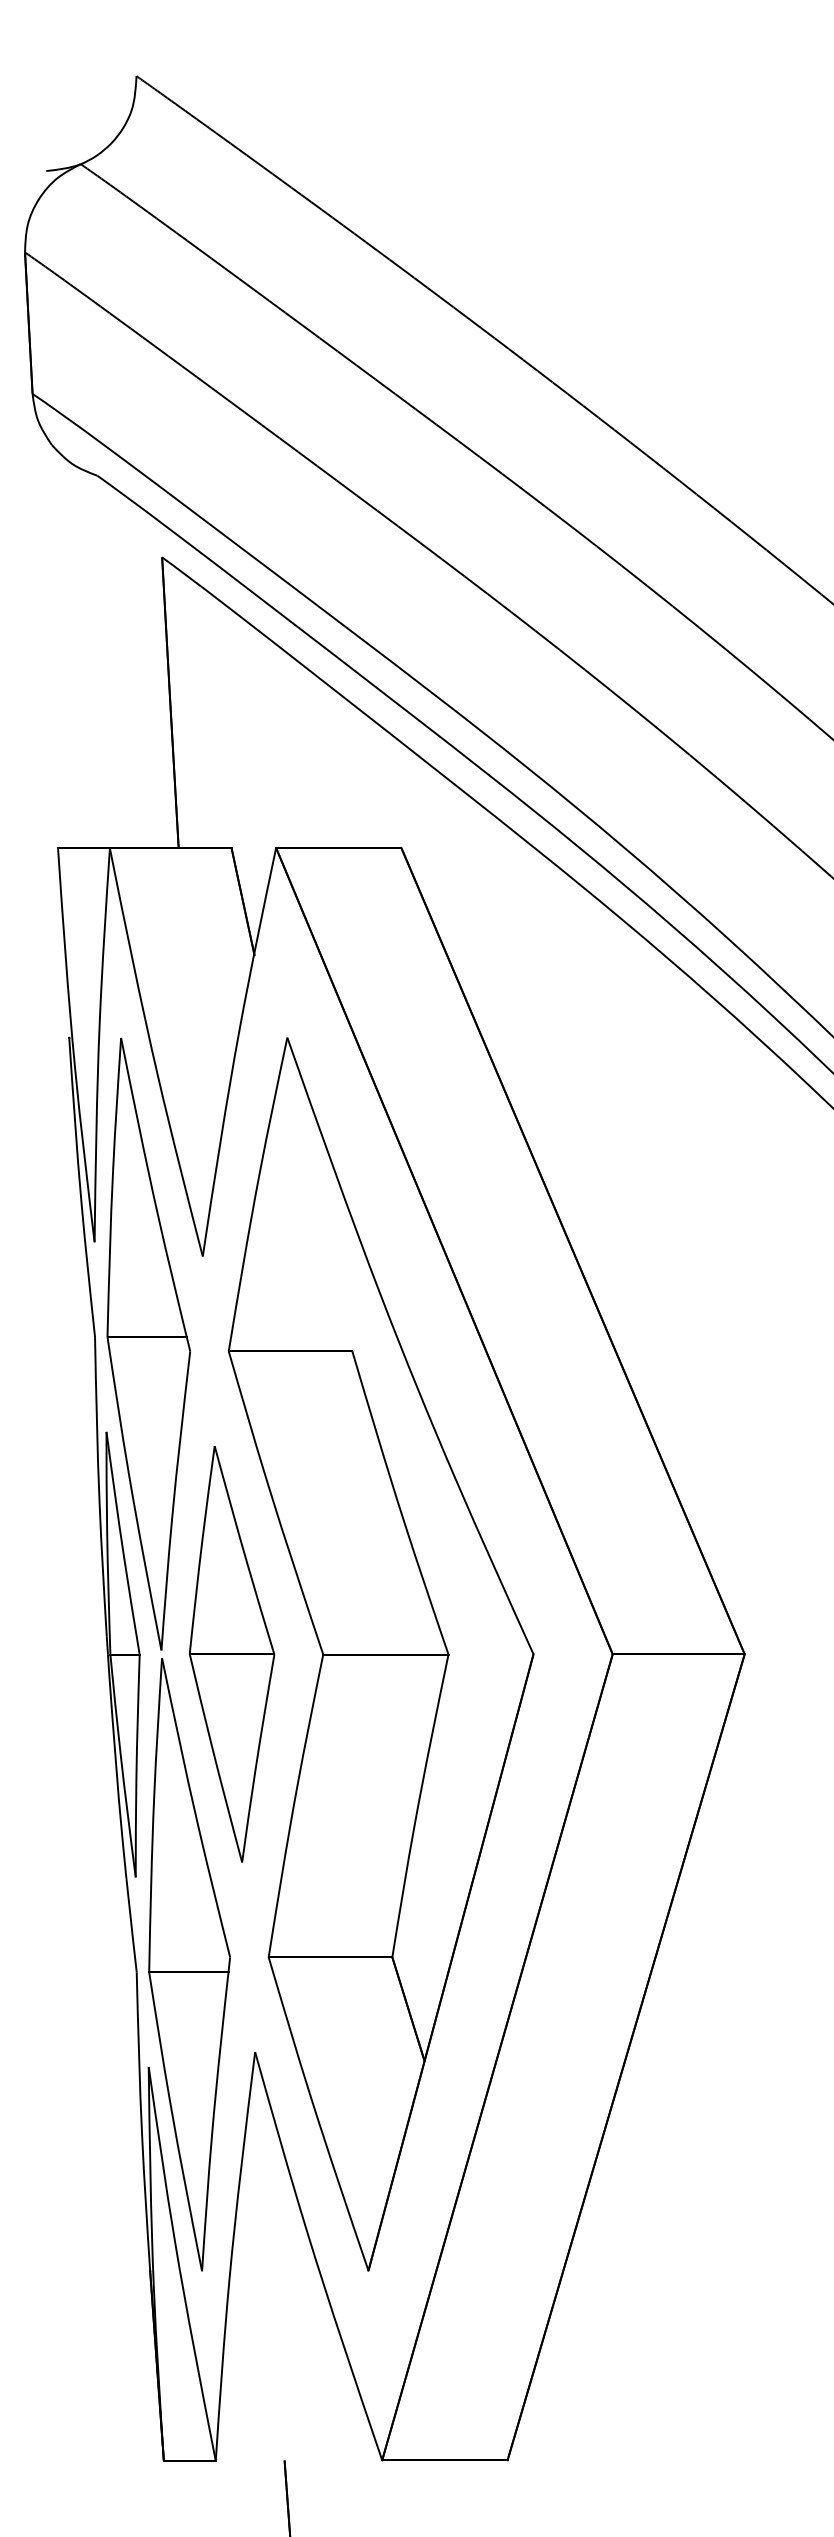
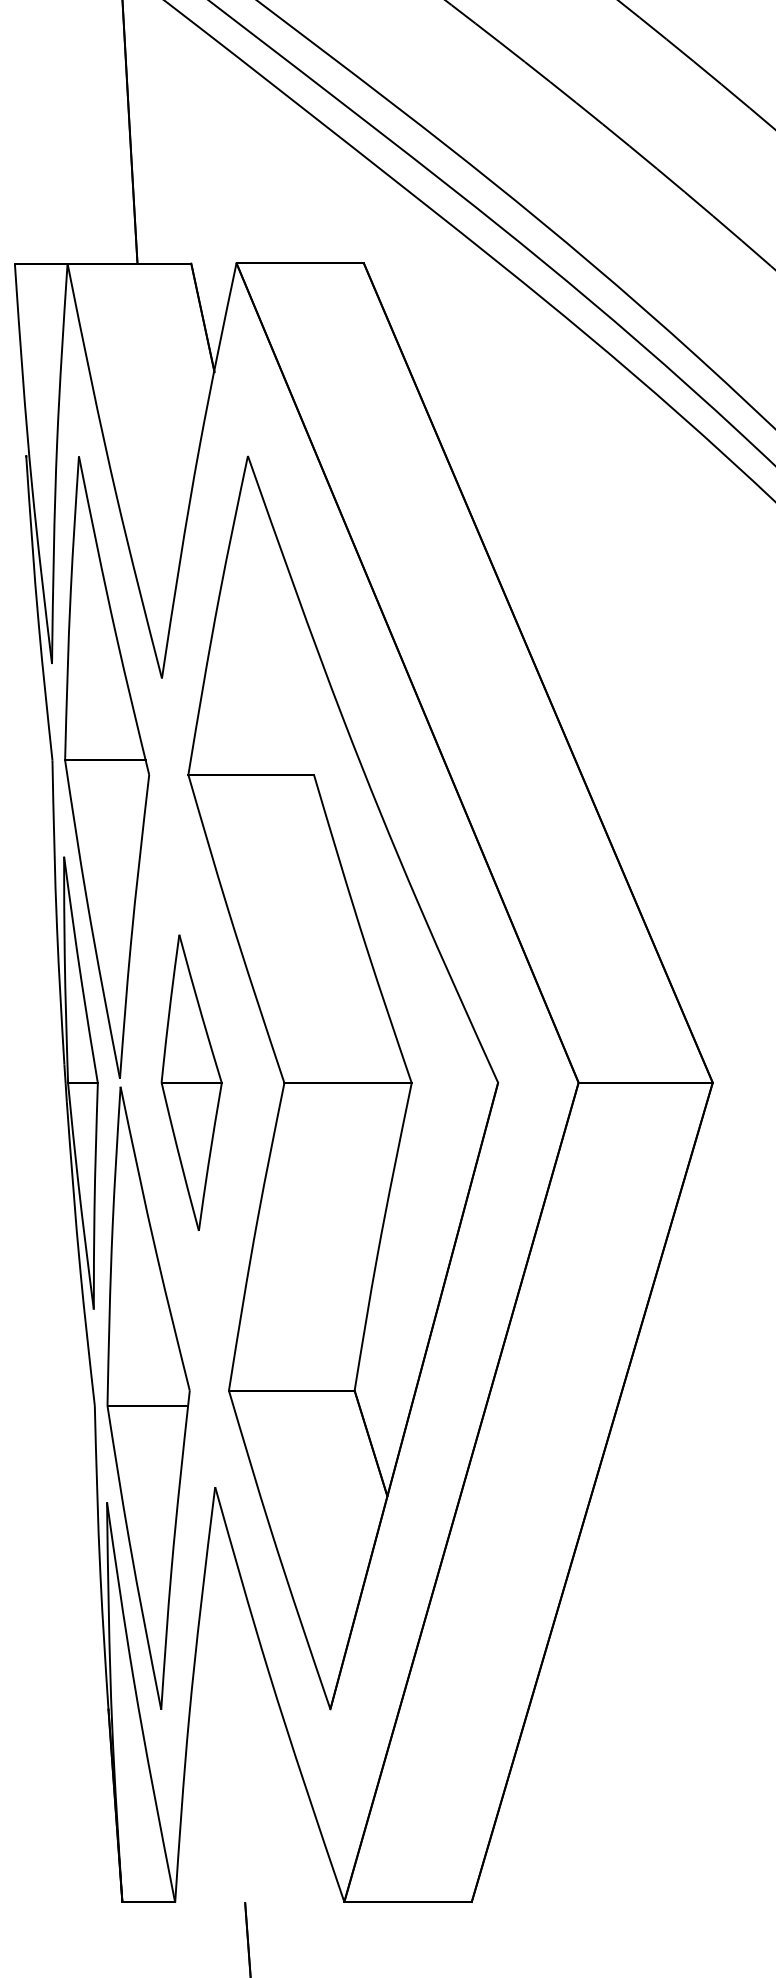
part: (231, 1654) -> (191, 1082), size x0.7

